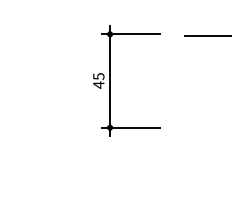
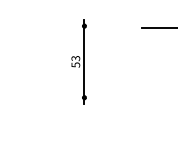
line: (130, 34) -> (100, 26), removed
text: (98, 80) -> (75, 61), 45 -> 53
line: (130, 127) -> (100, 97), removed

